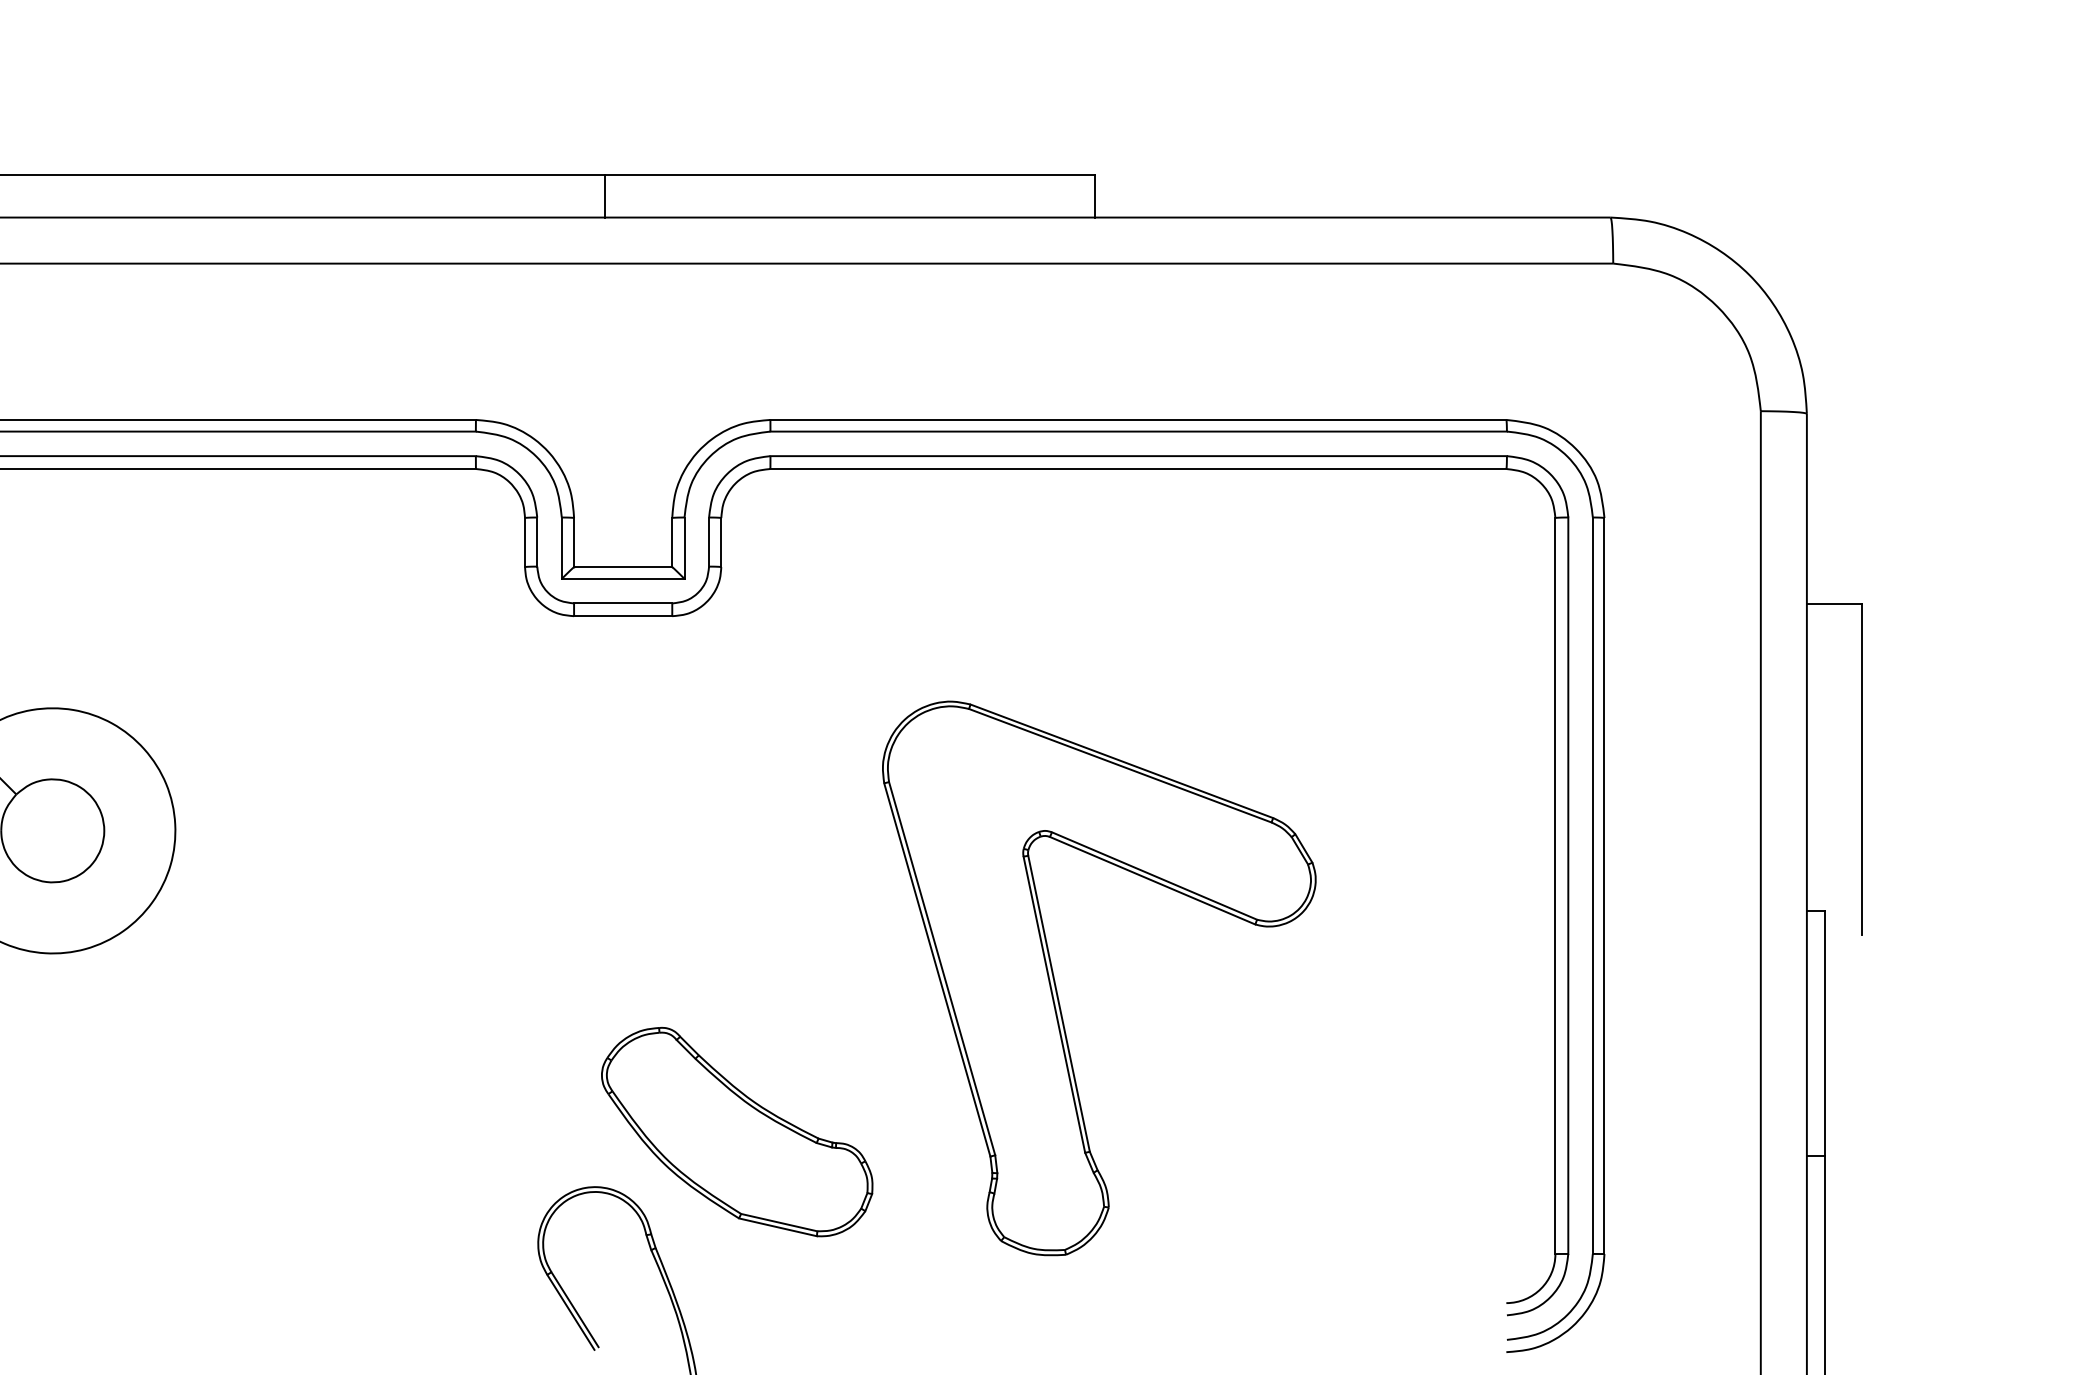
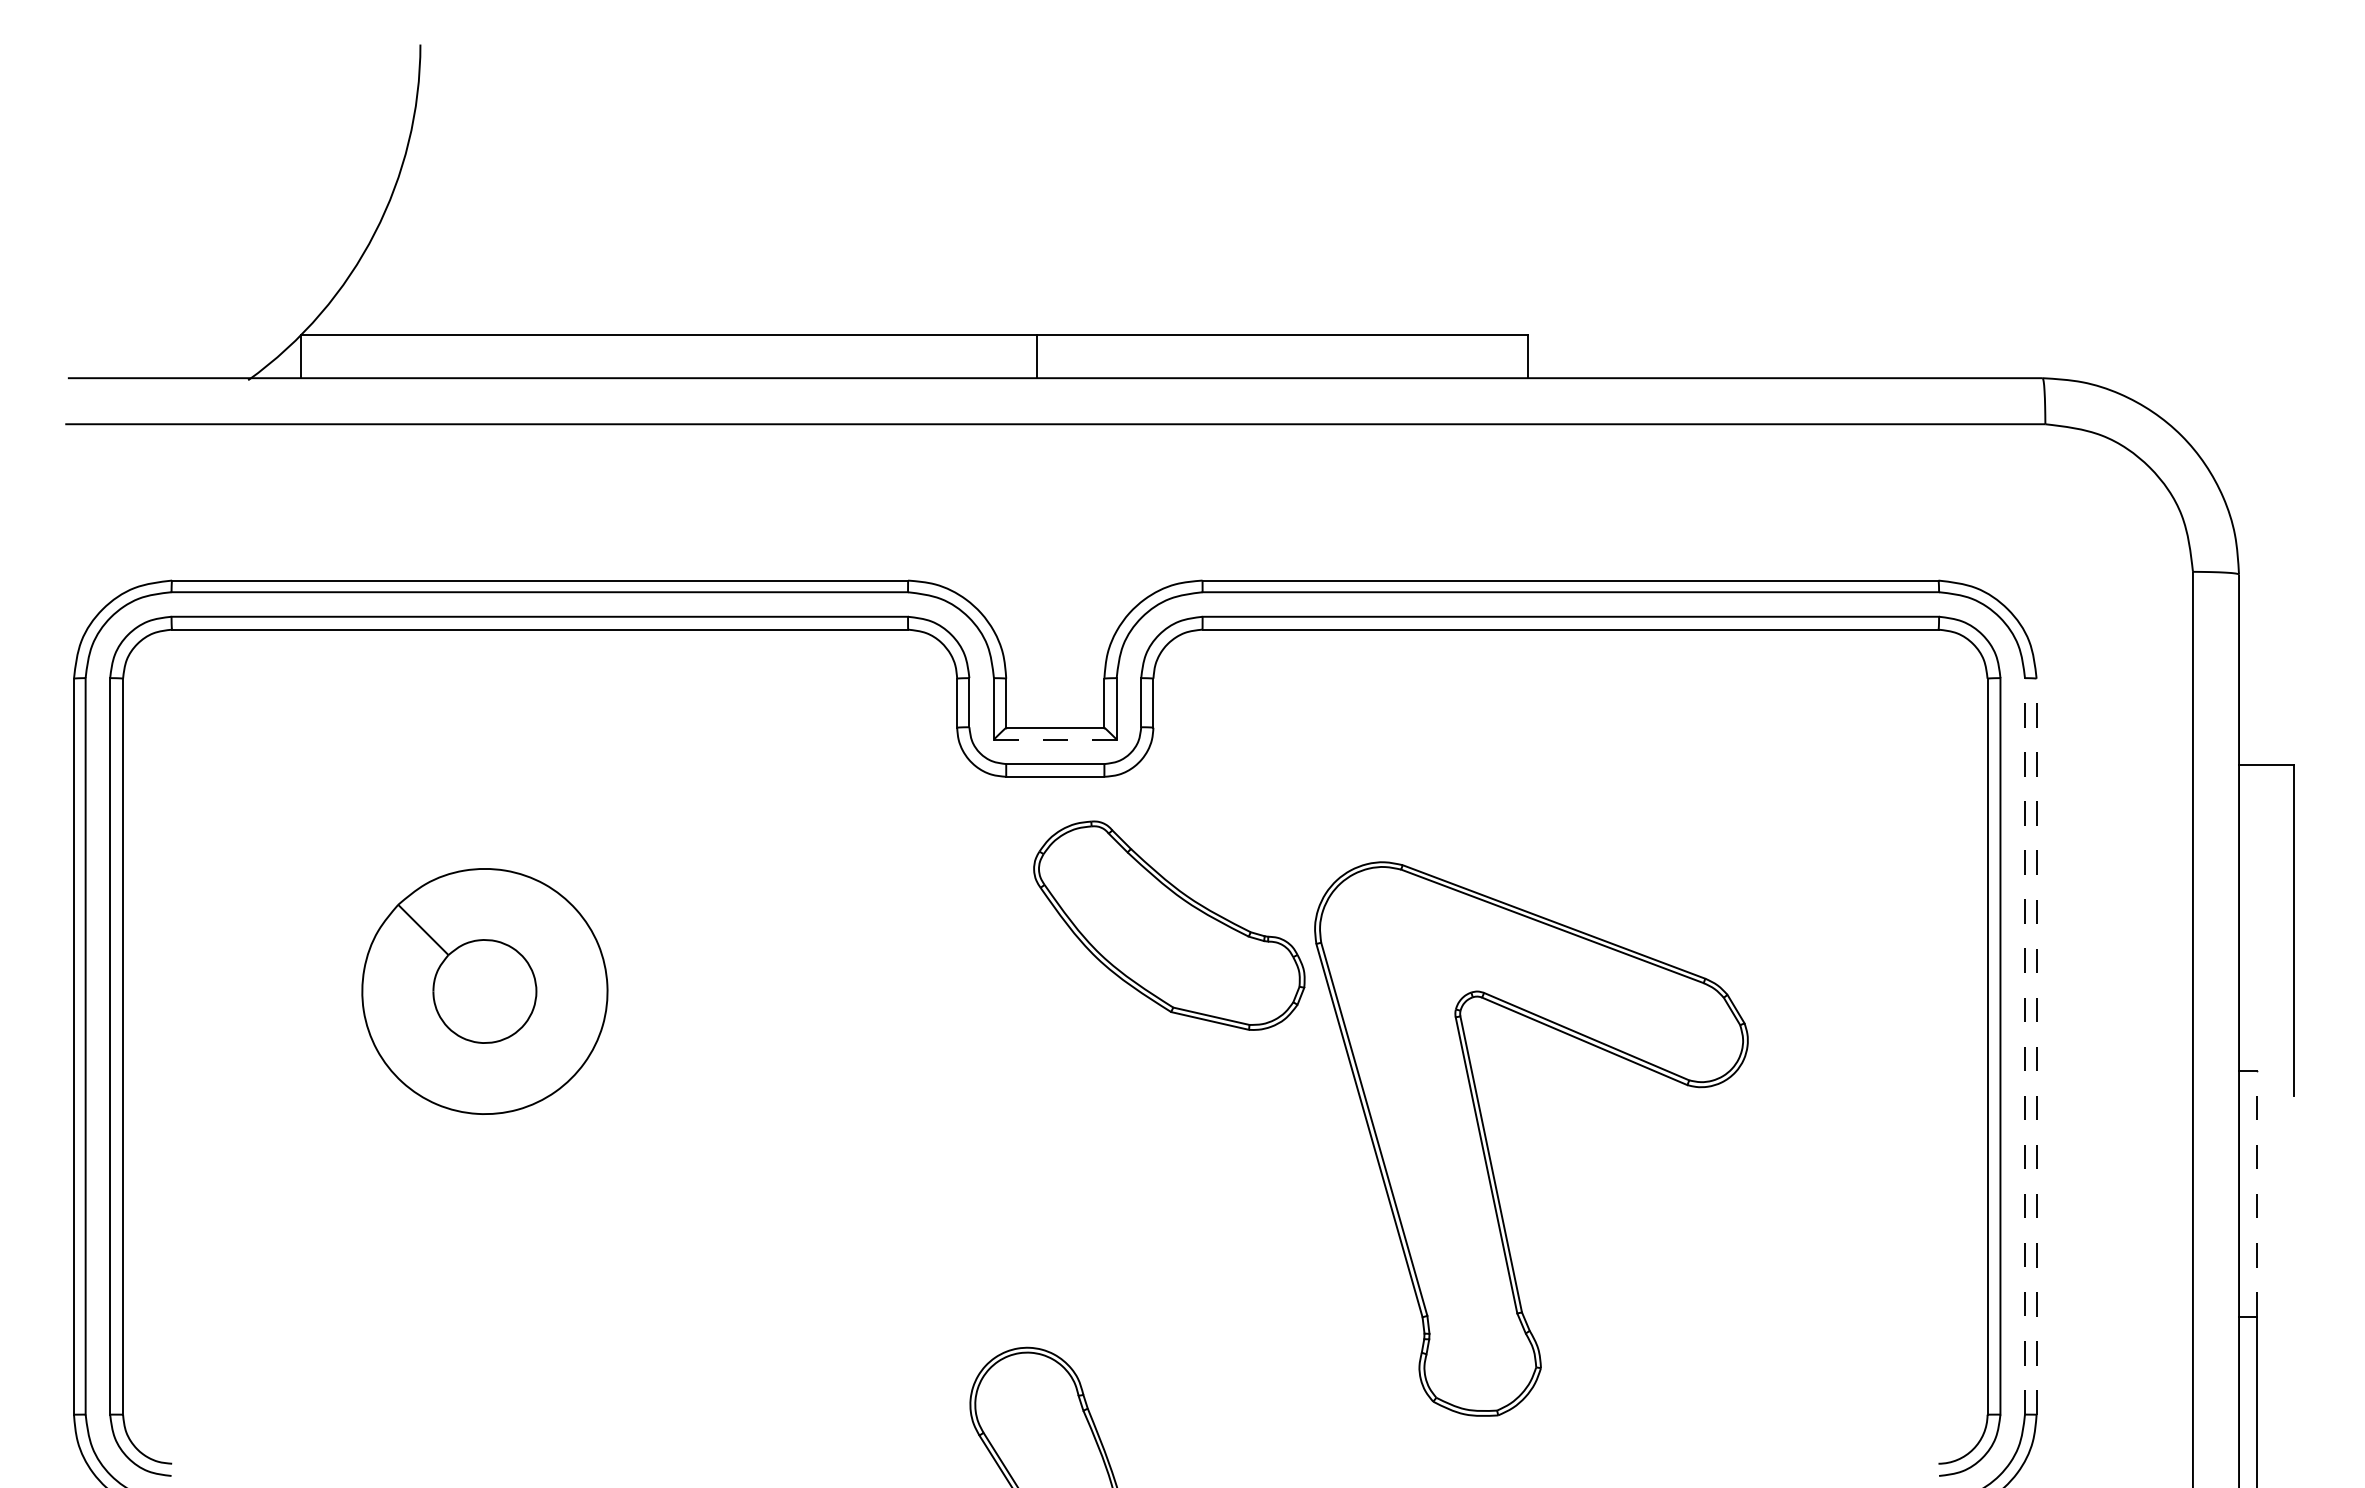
line: (622, 578) -> (1054, 739), solid -> dashed
line: (1592, 884) -> (2024, 1045), solid -> dashed
line: (1604, 885) -> (2036, 1046), solid -> dashed
line: (1825, 1032) -> (2257, 1193), solid -> dashed
part: (737, 1131) -> (1169, 925), moved

